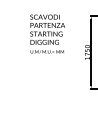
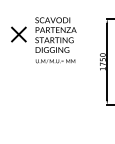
part: (15, 28) -> (18, 33), added

